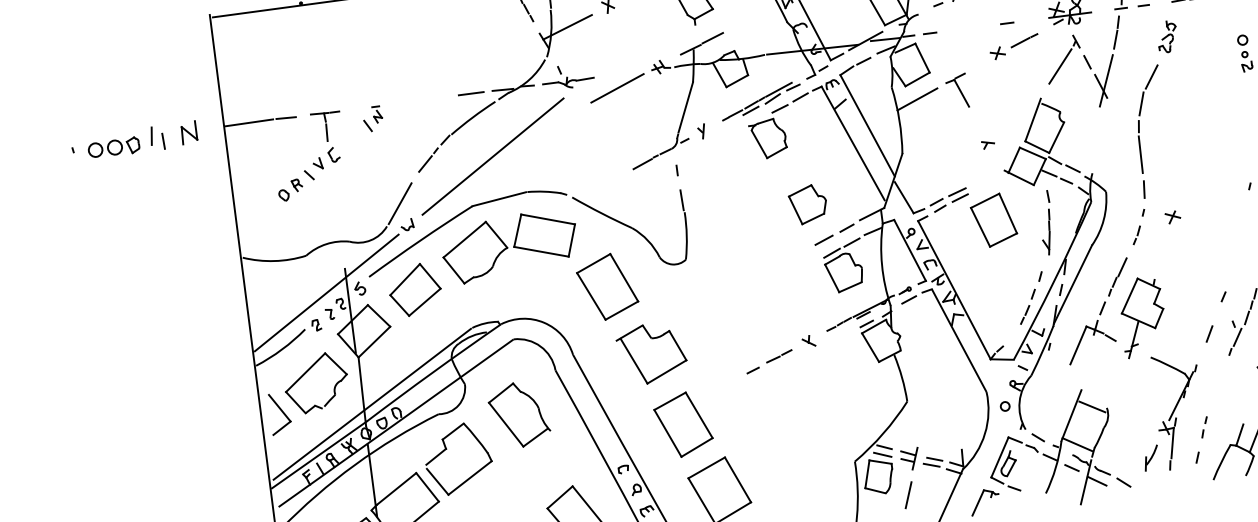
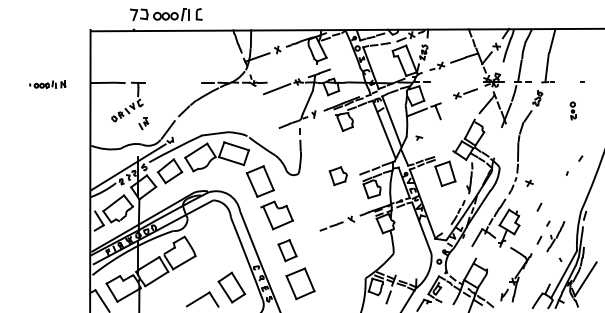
line: (1006, 21) -> (463, 81), removed
part: (372, 118) -> (143, 123), moved
part: (134, 141) -> (47, 84), size x0.6
part: (988, 143) -> (419, 137), moved
line: (492, 156) -> (214, 113), removed
part: (806, 203) -> (337, 175), moved
line: (1200, 263) -> (539, 206), added
part: (517, 413) -> (210, 235), removed
part: (683, 424) -> (287, 250), size x0.7
part: (1202, 440) -> (529, 289), removed

